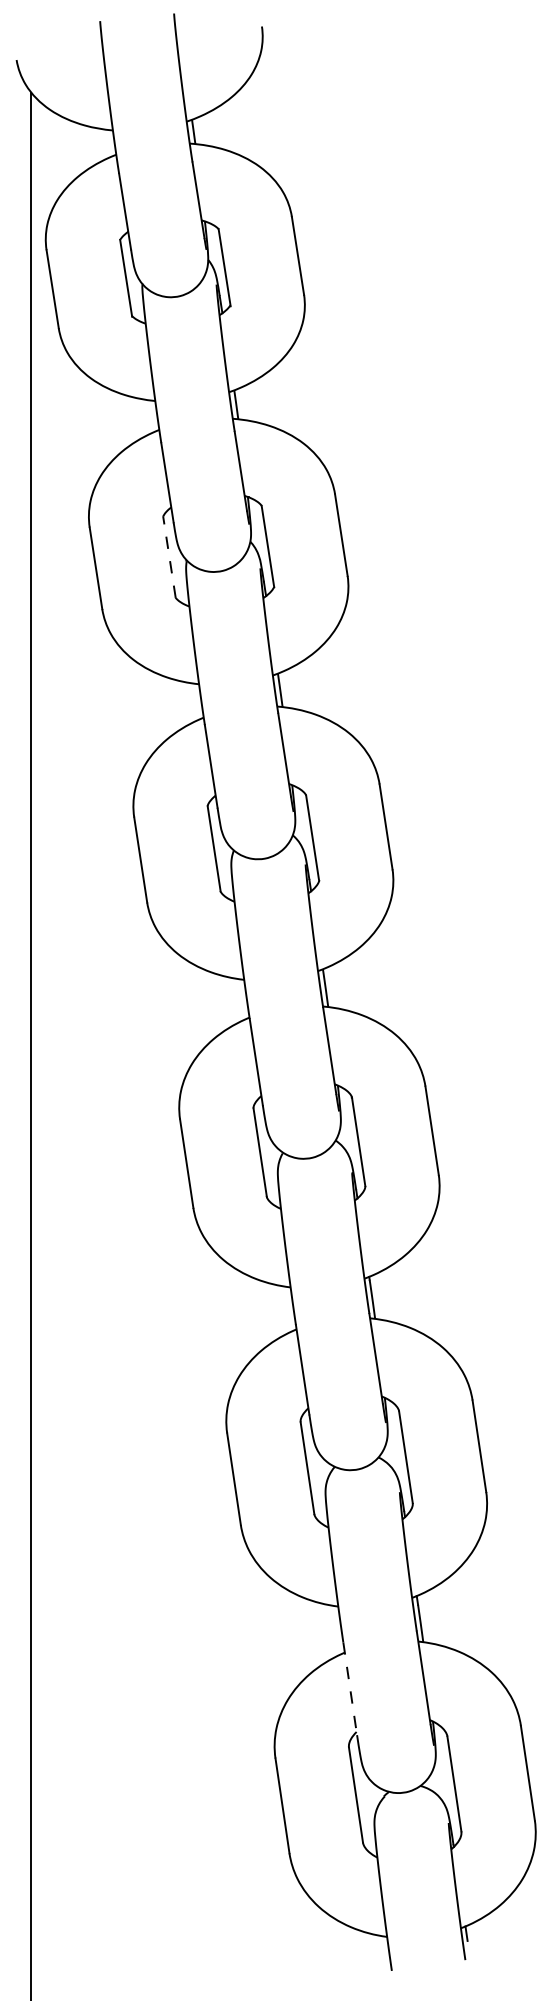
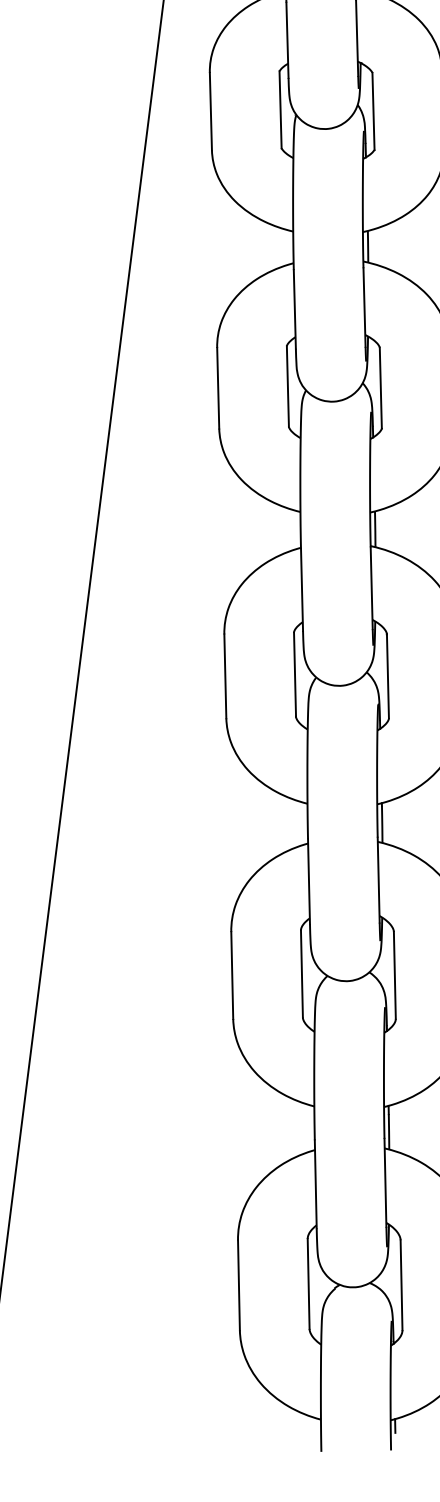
line: (169, 556) -> (280, 109), dashed -> solid
line: (350, 1688) -> (316, 1184), dashed -> solid

